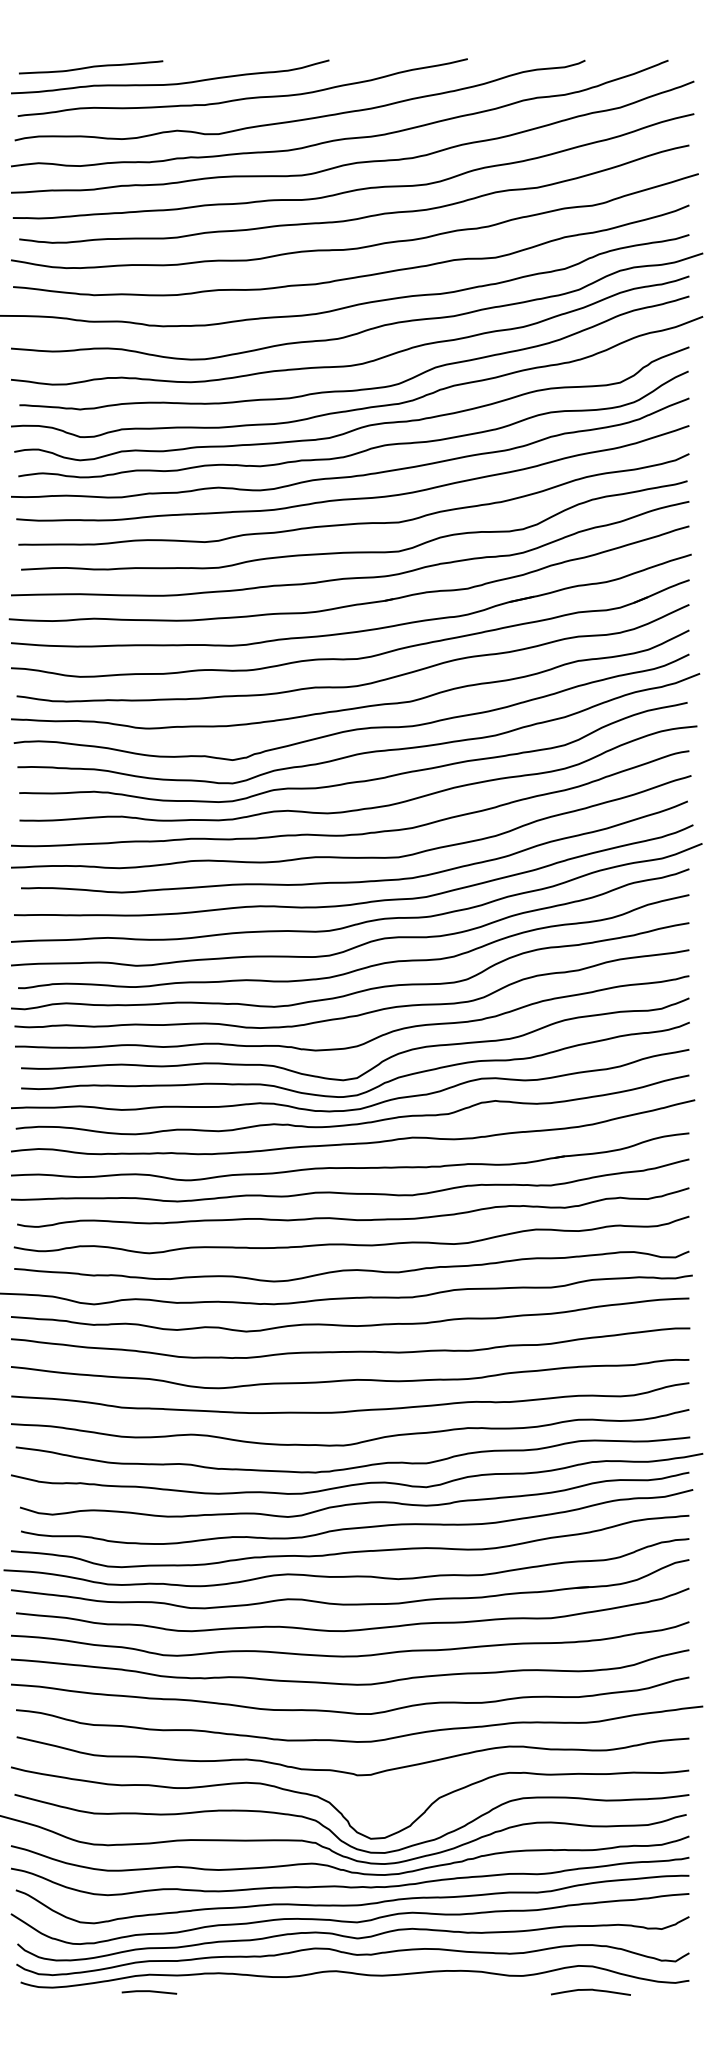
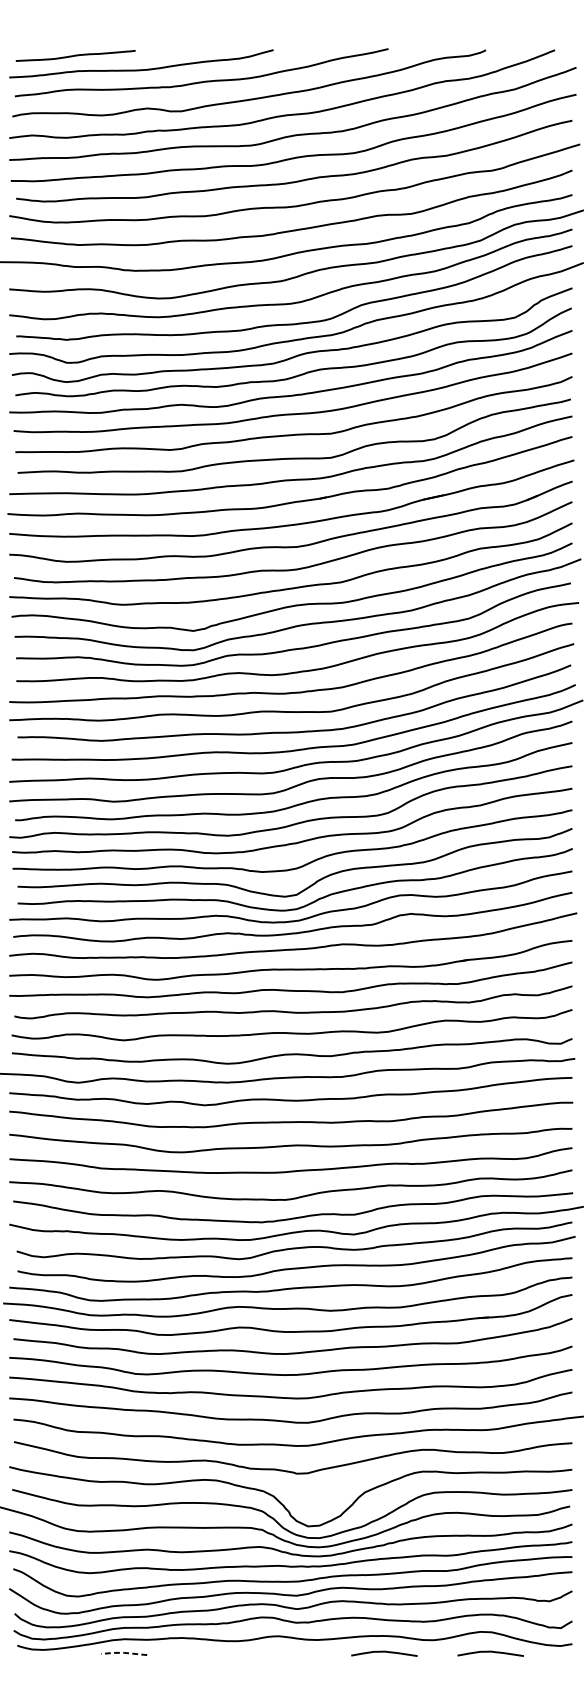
curve: (462, 1990) -> (384, 1652), added
line: (148, 1991) -> (123, 1653), solid -> dashed

